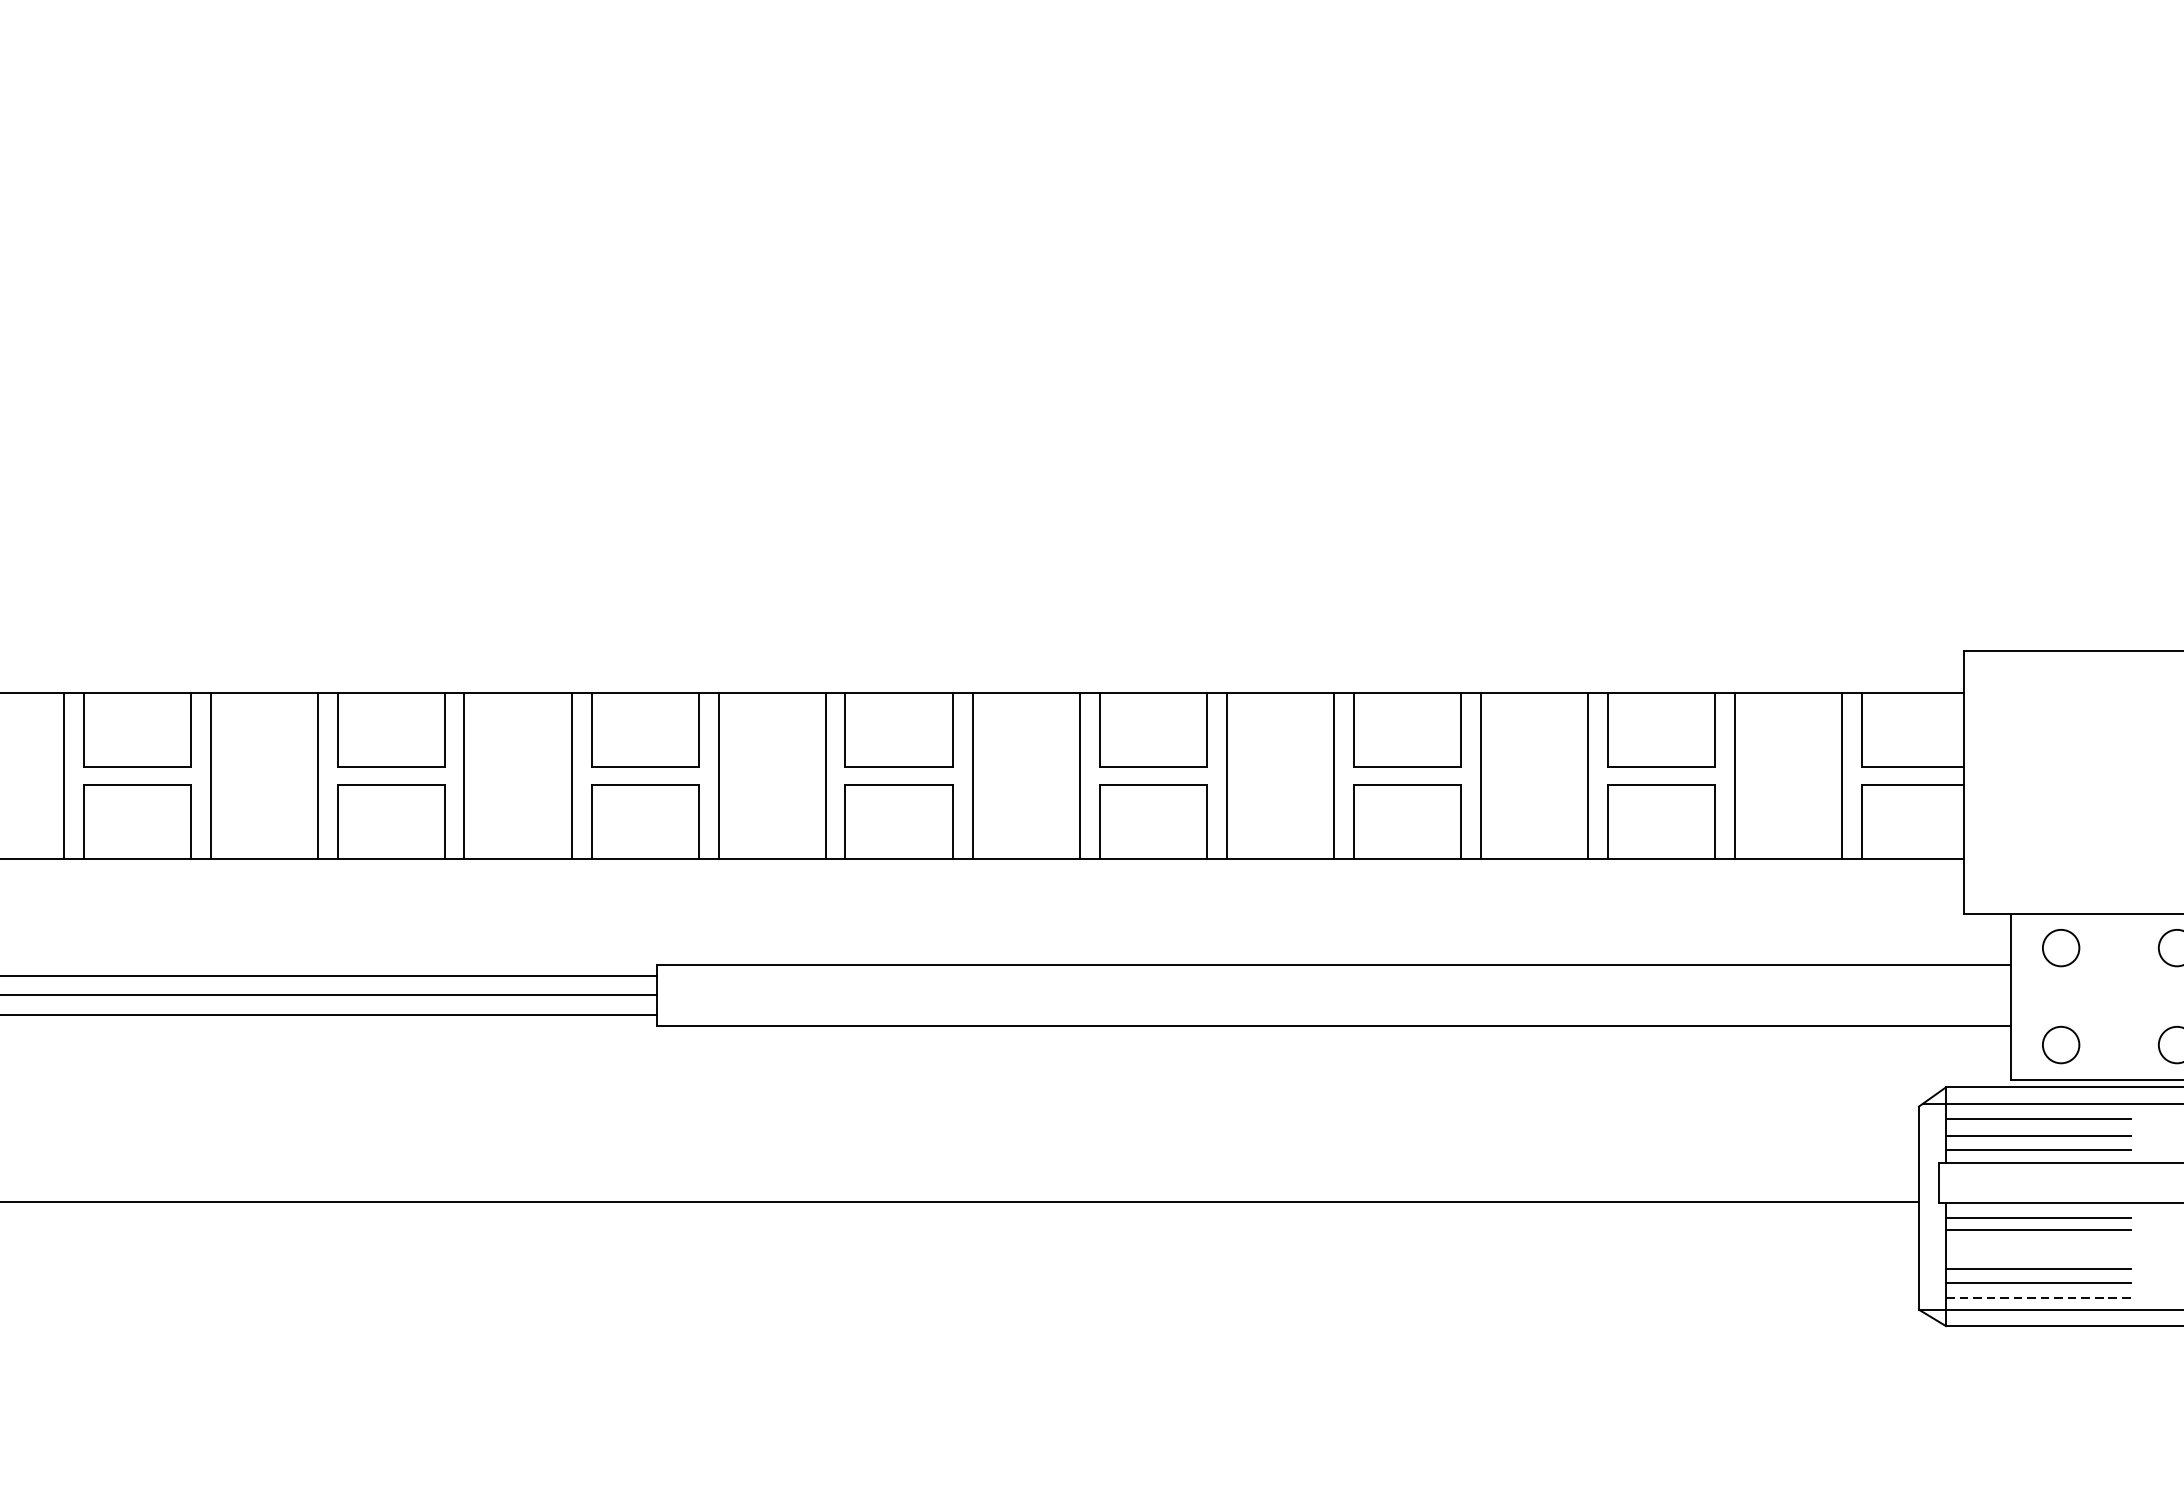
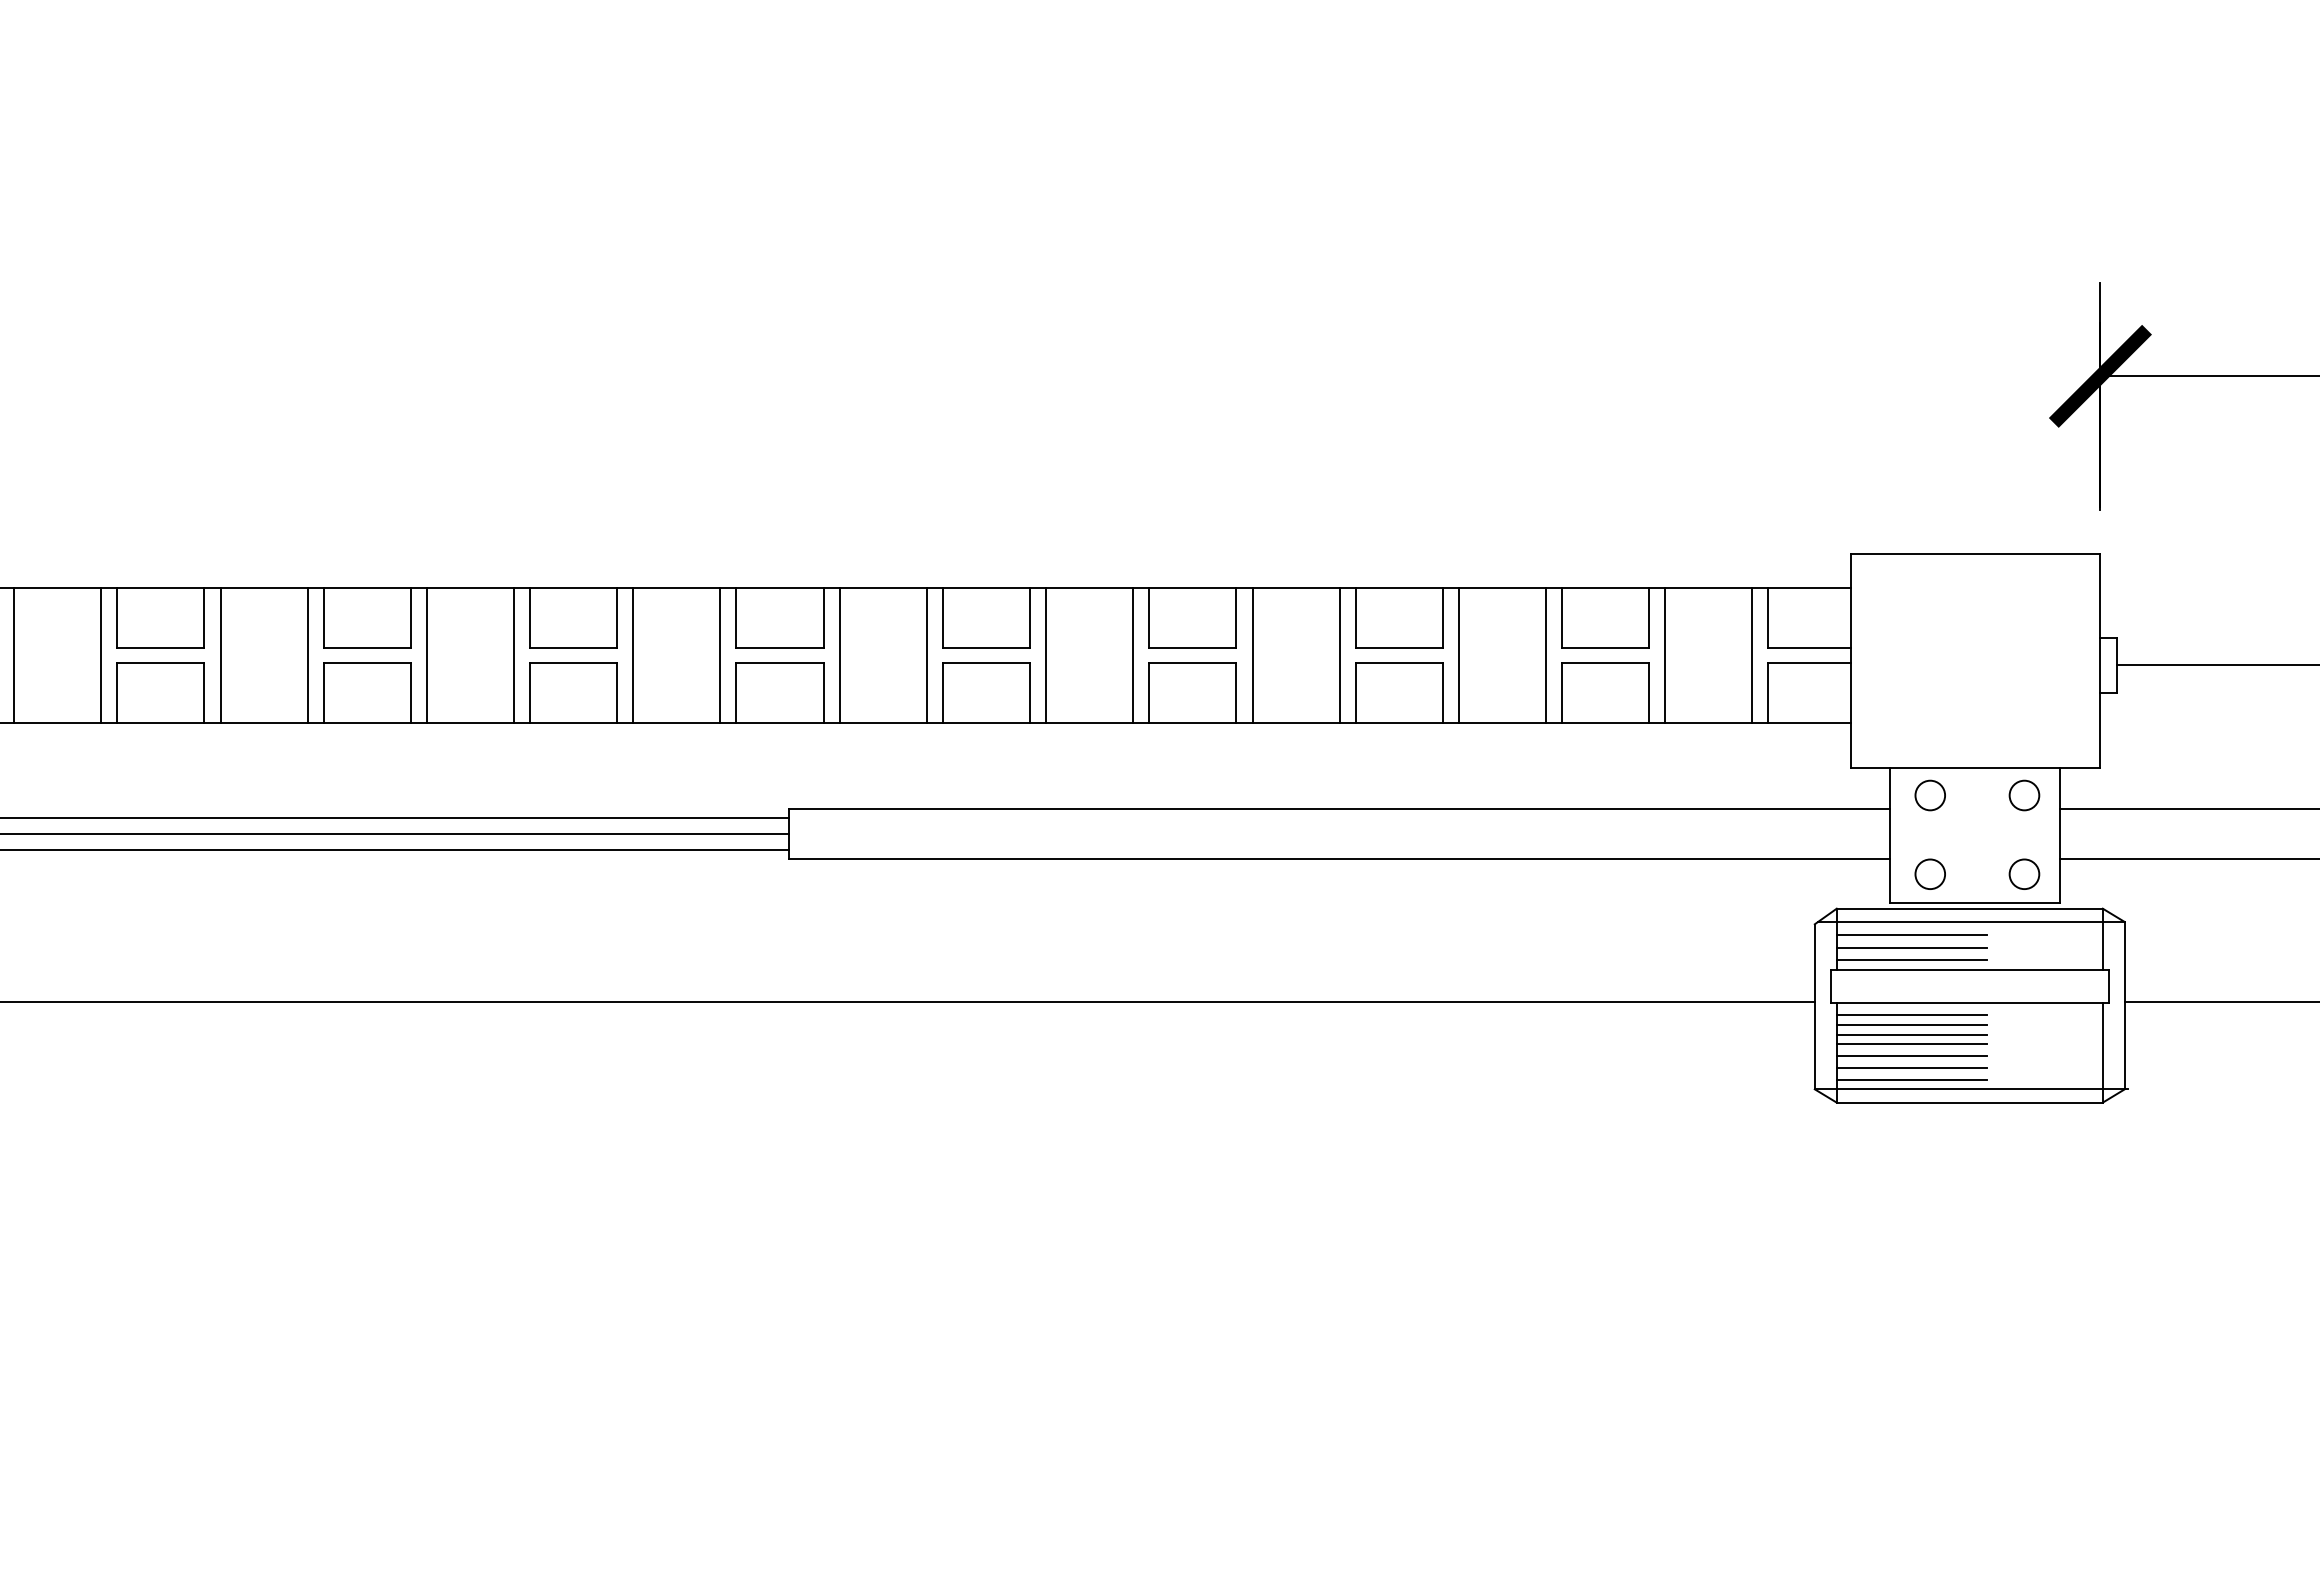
line: (2037, 1243) -> (1911, 1035), added
line: (2037, 1253) -> (1911, 1043), added
line: (2037, 1297) -> (1911, 1079), dashed -> solid

